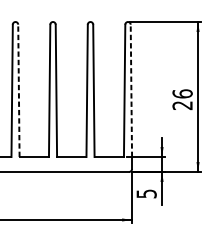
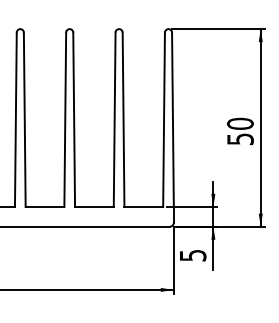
line: (18, 90) -> (24, 119), dashed -> solid
line: (131, 90) -> (172, 119), dashed -> solid
text: (182, 99) -> (240, 131), 26 -> 50

